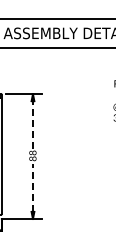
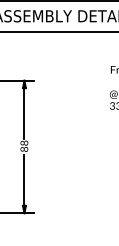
line: (32, 124) -> (23, 112), dashed -> solid
line: (32, 188) -> (23, 180), dashed -> solid

